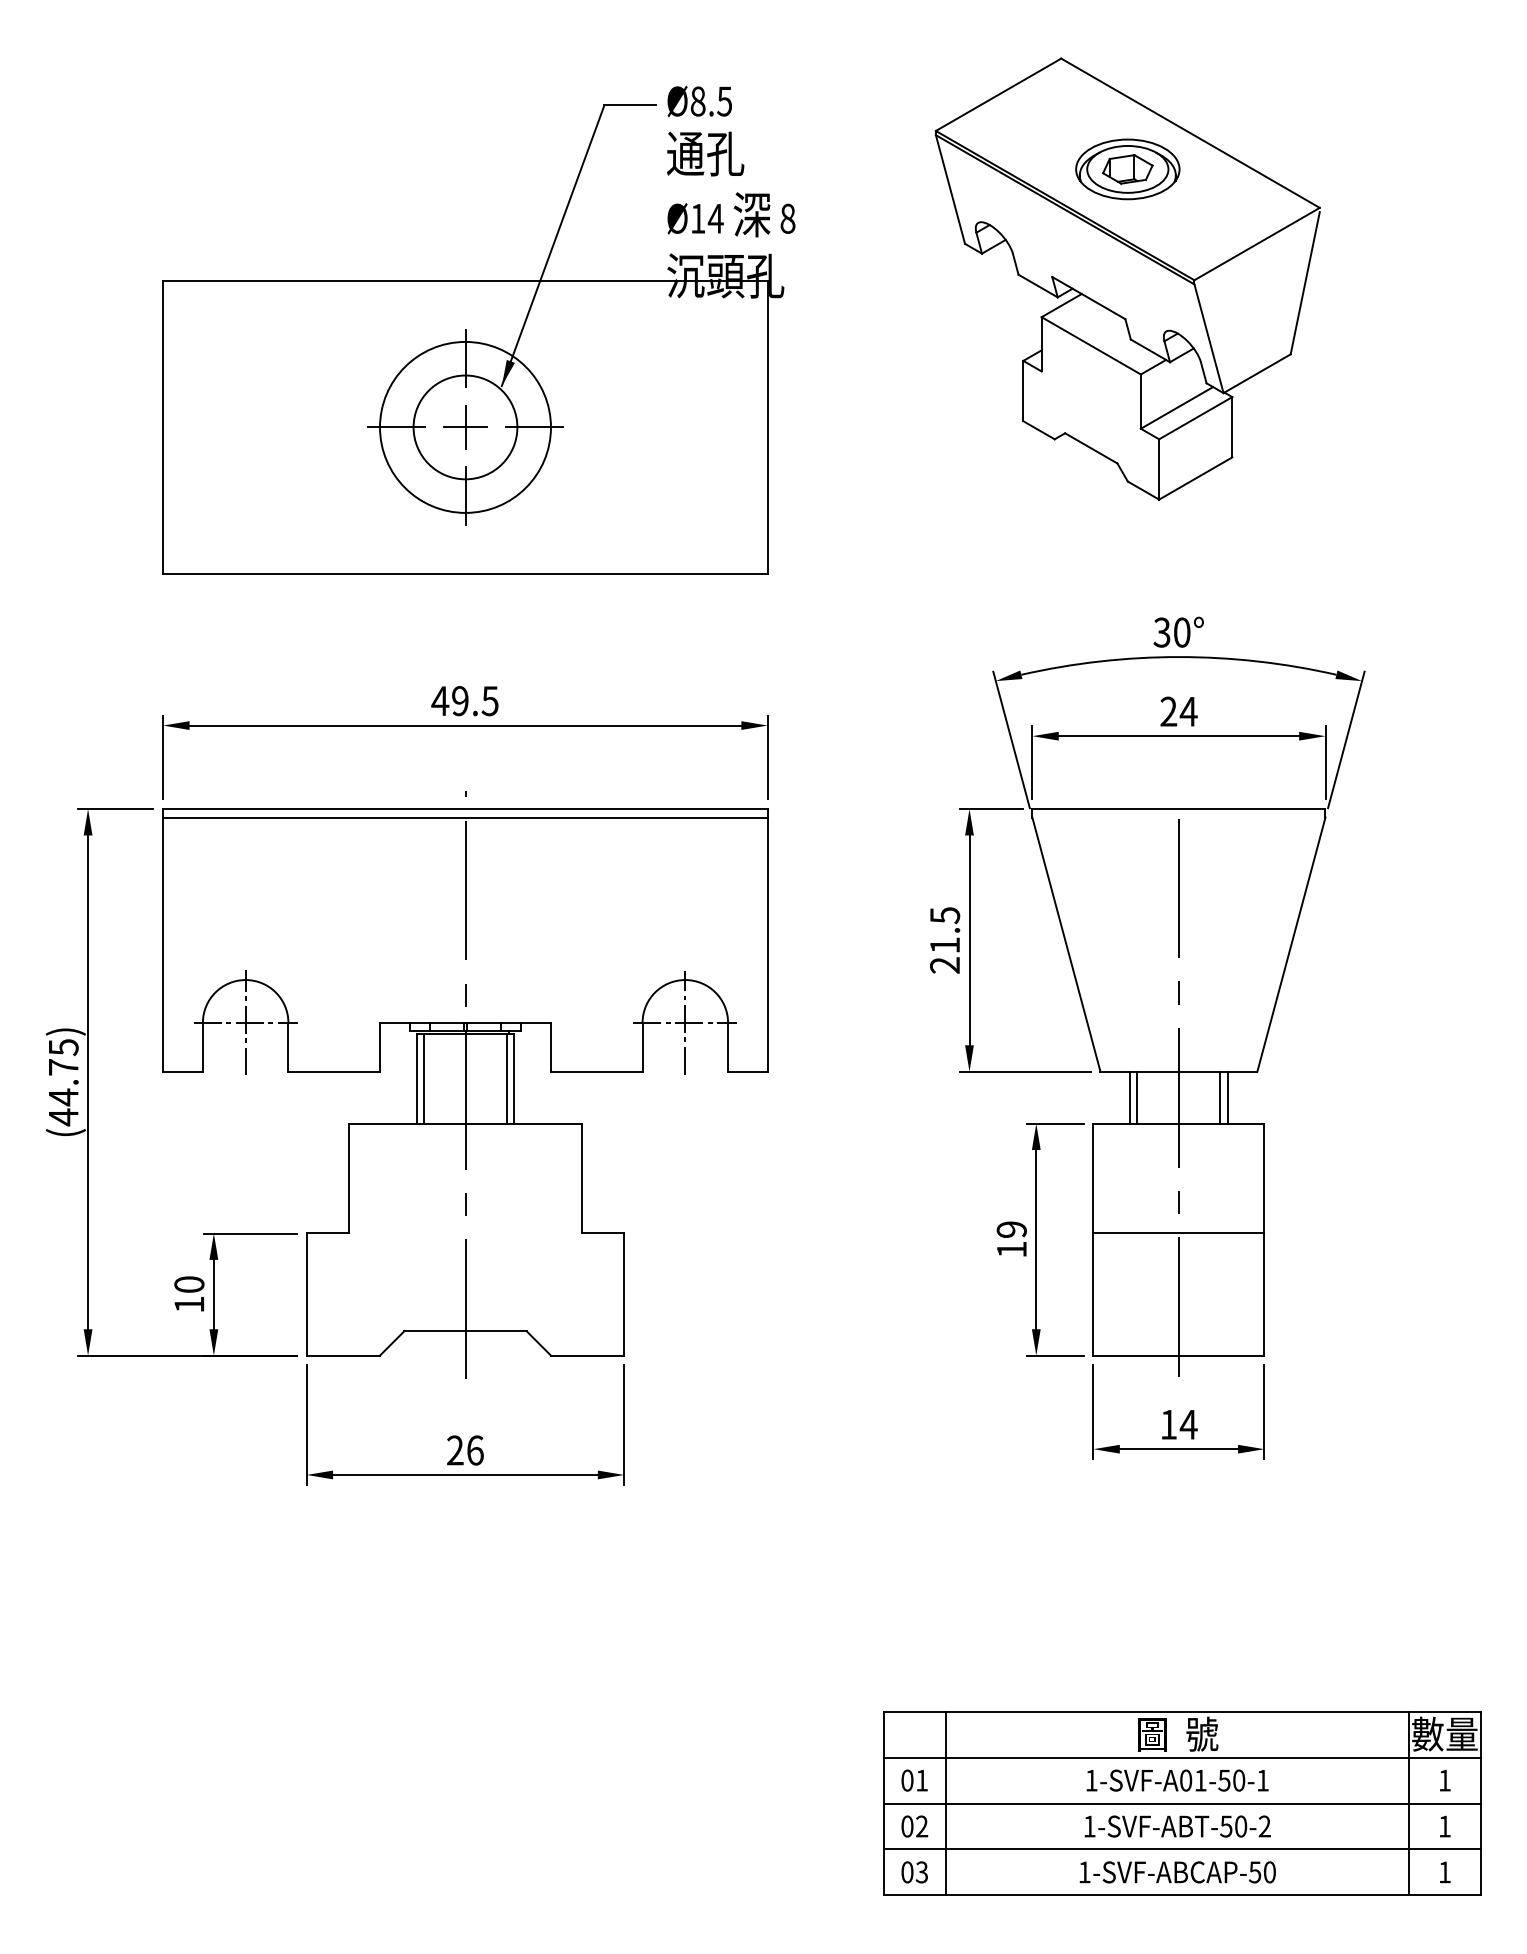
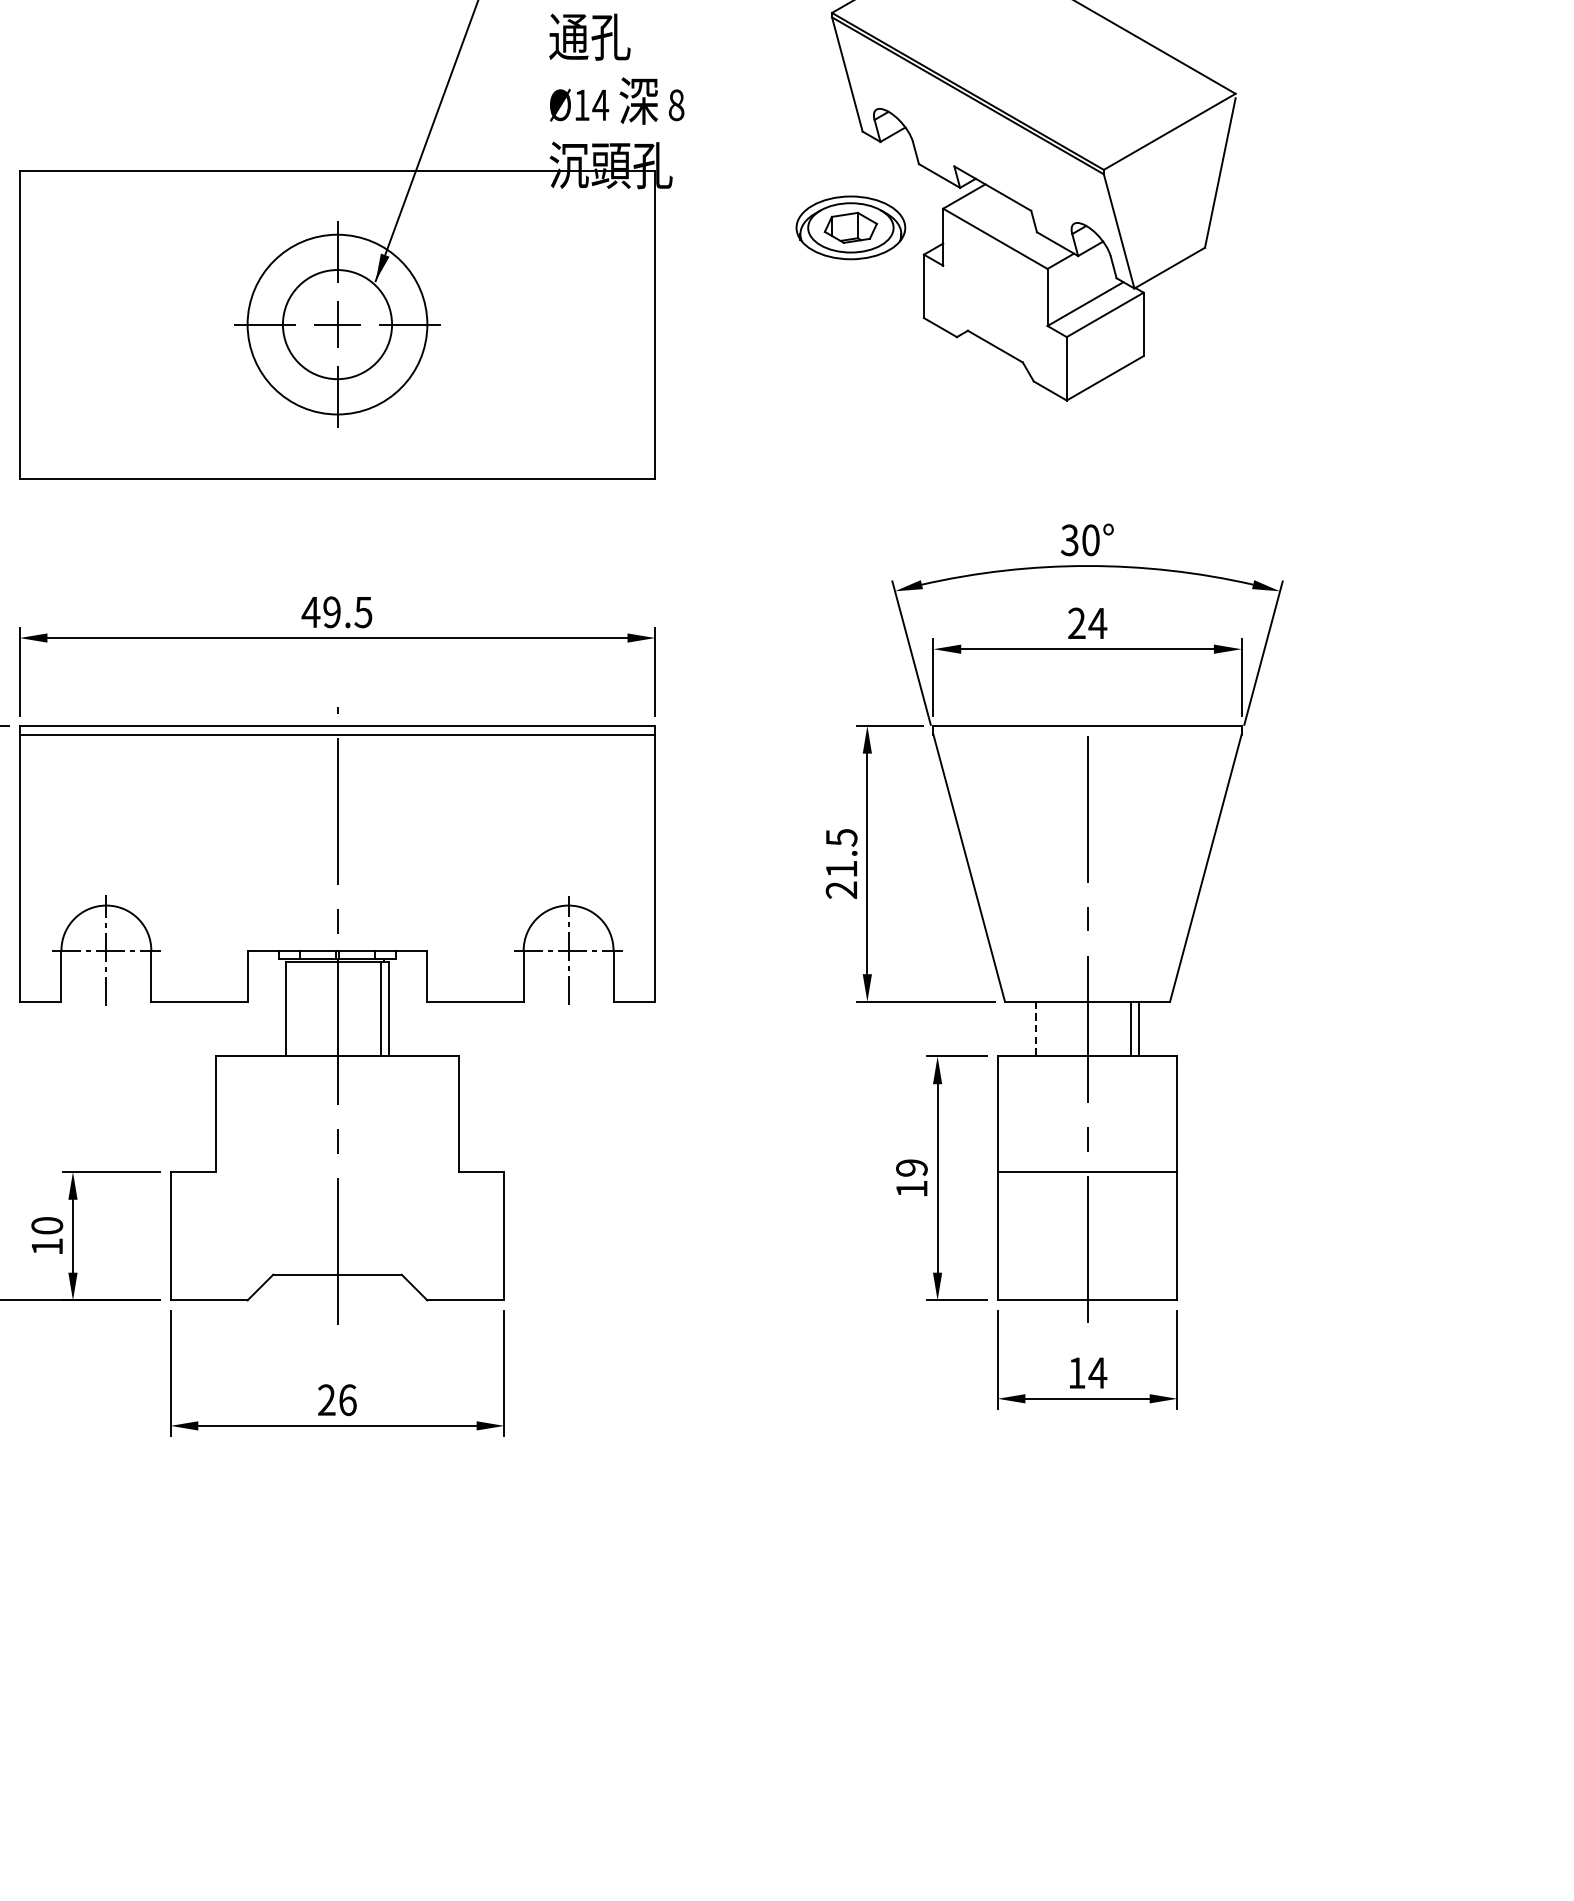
part: (1127, 169) -> (850, 227), moved
line: (423, 1078) -> (293, 1009), removed
line: (1130, 1097) -> (1036, 1029), solid -> dashed
line: (1137, 1097) -> (1043, 1029), removed
part: (1182, 1803) -> (1091, 1771), removed

